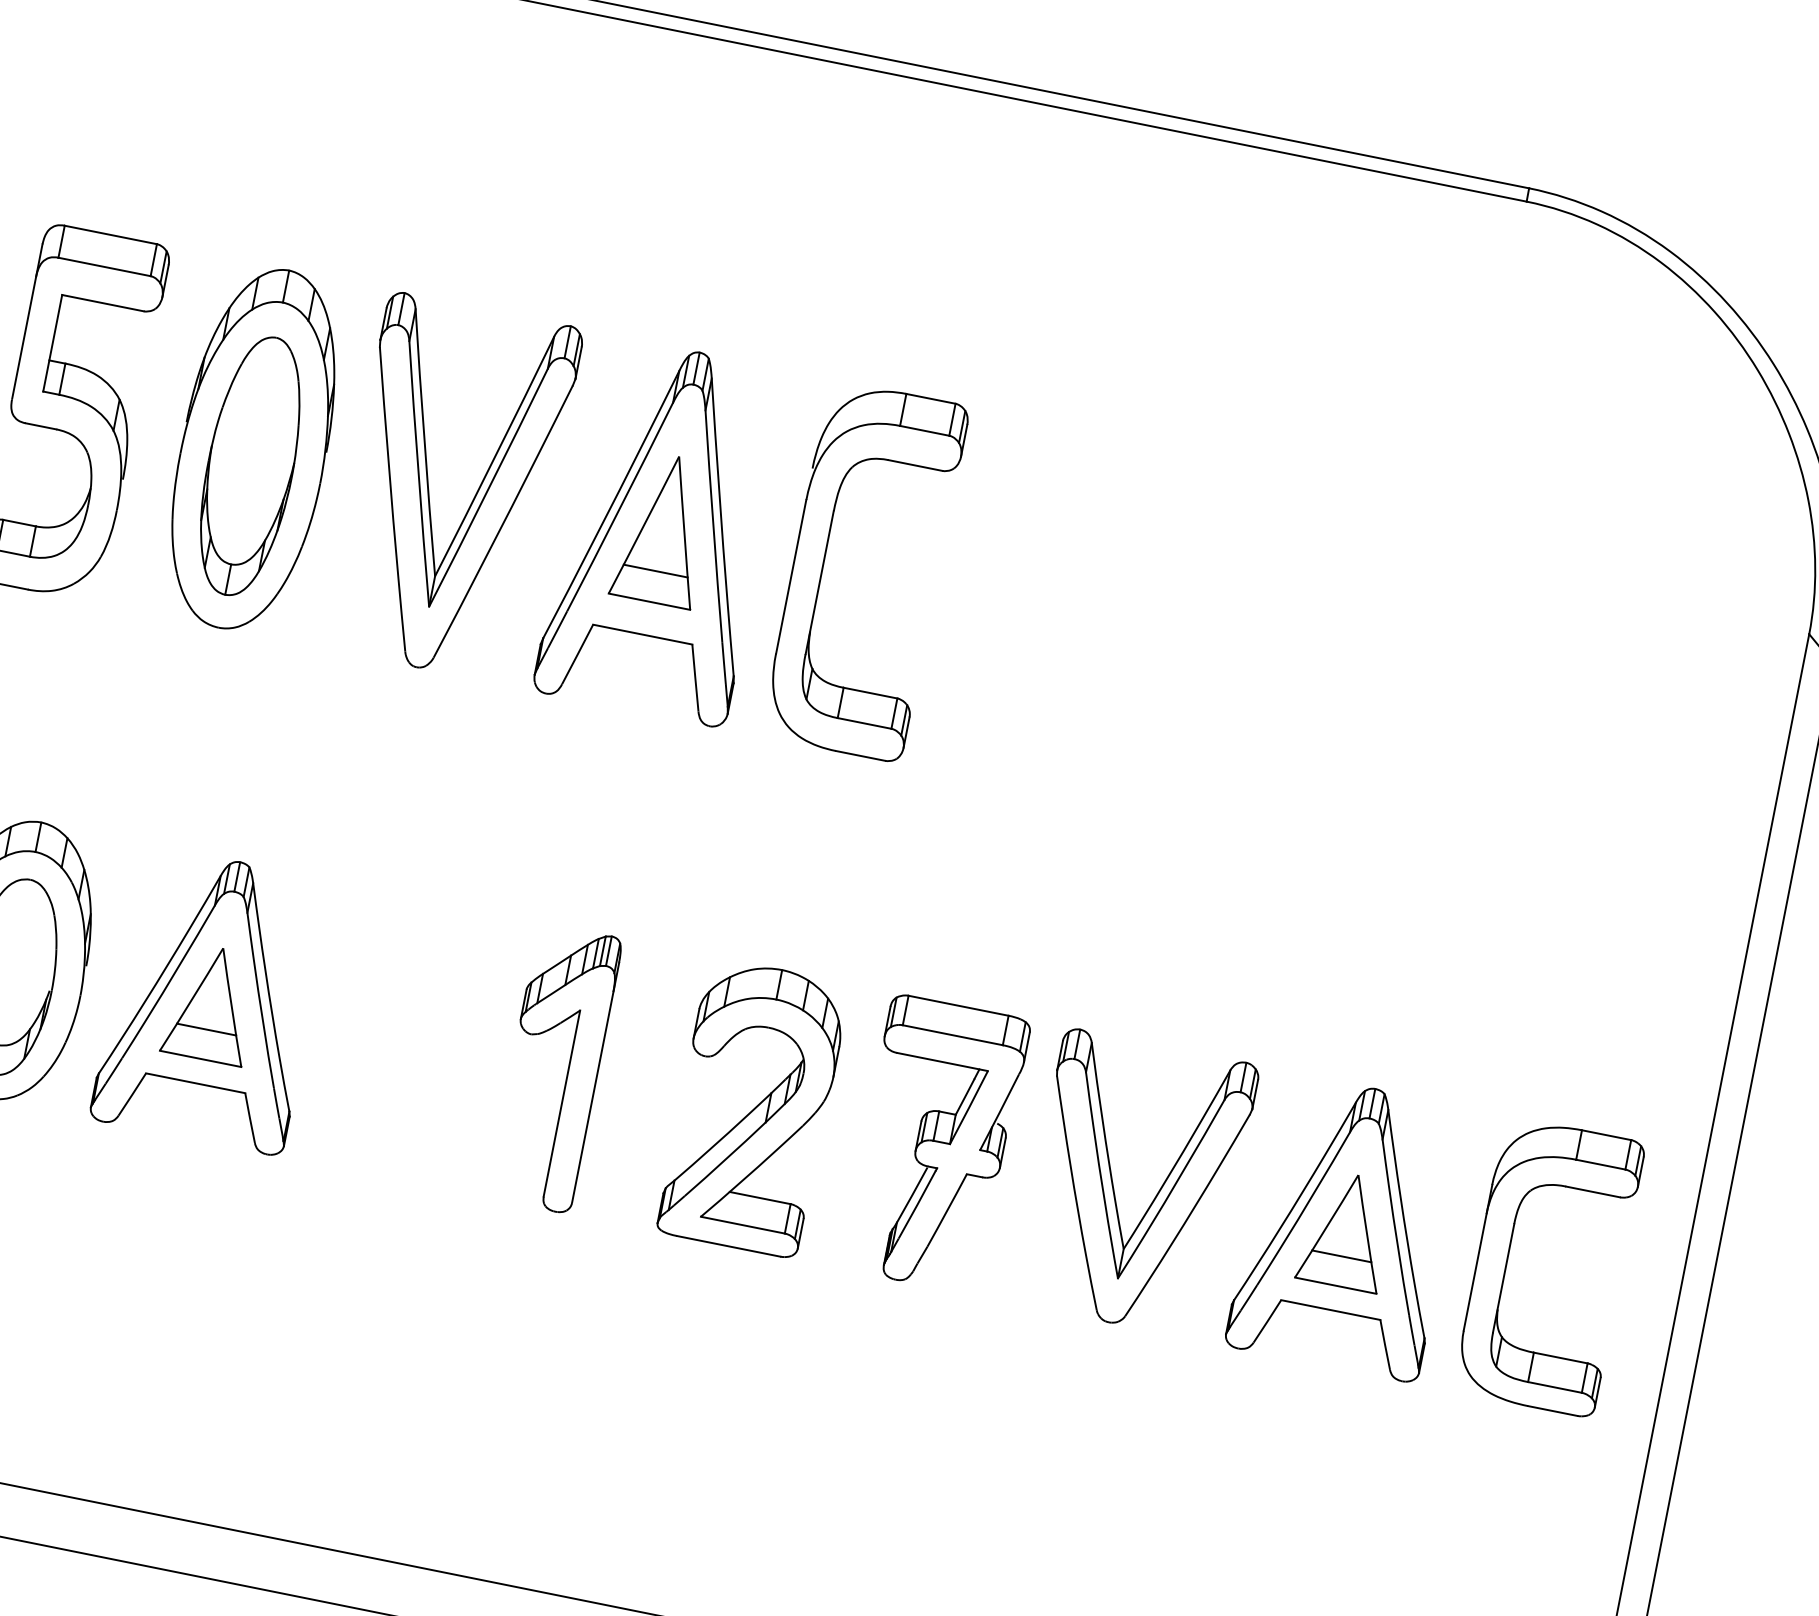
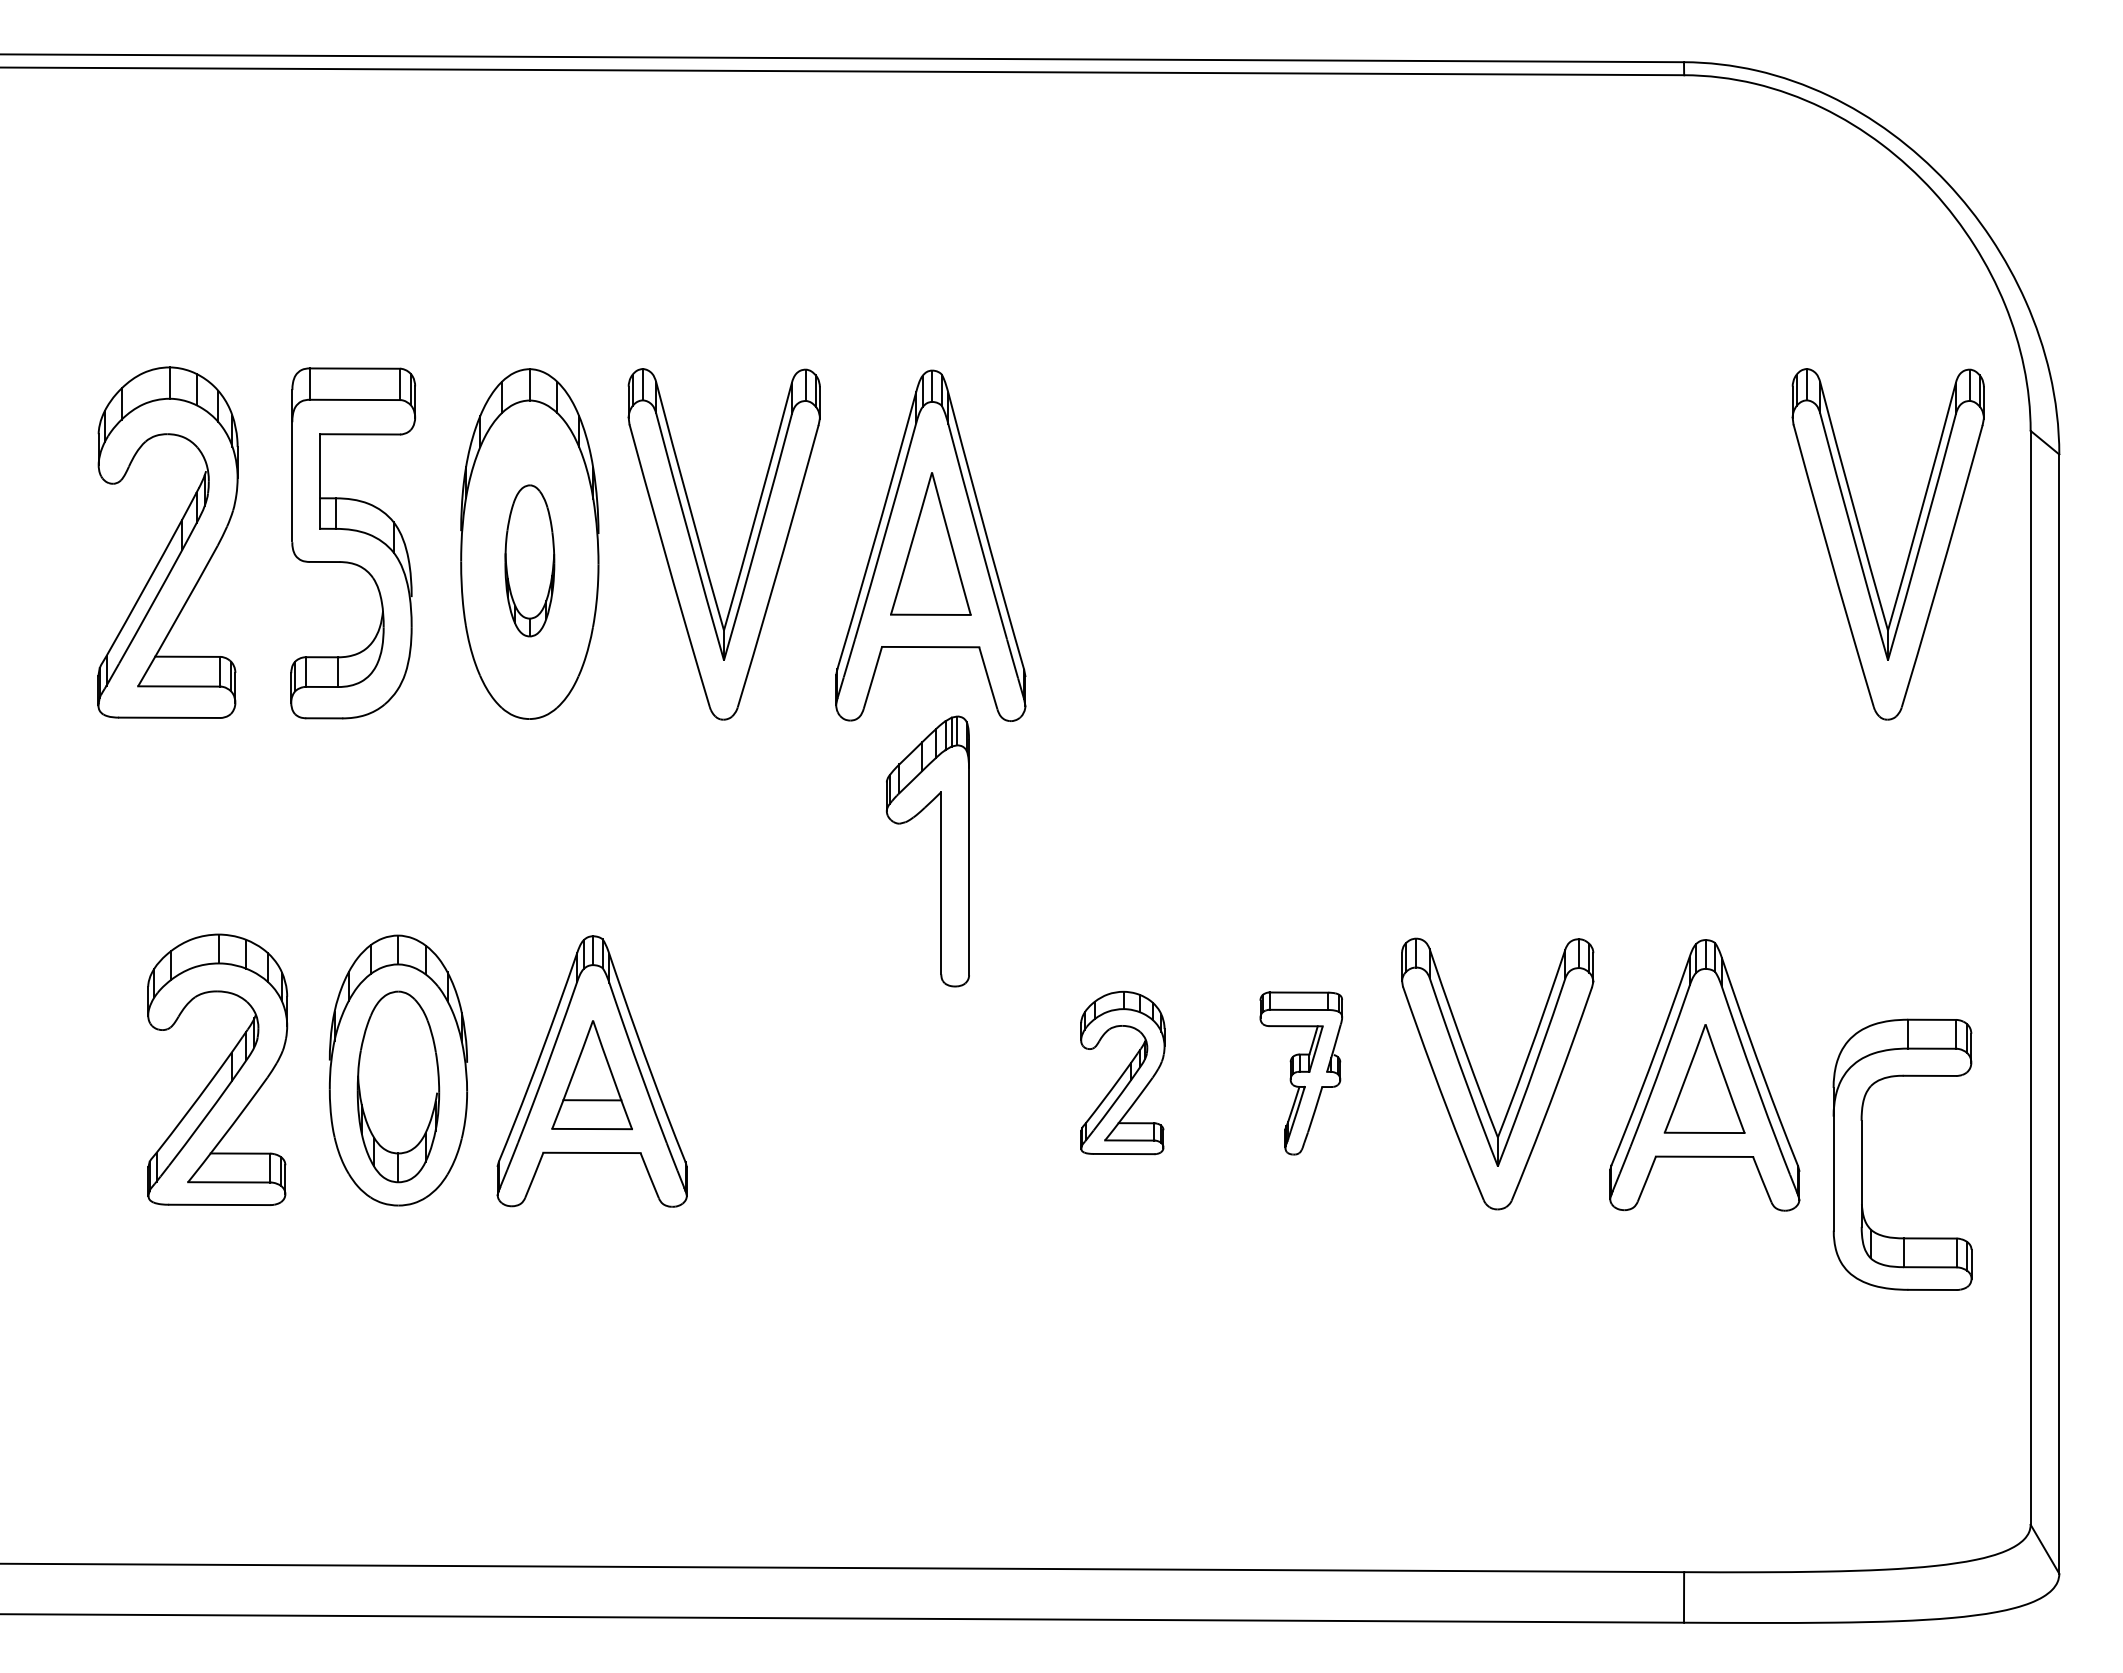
part: (250, 465) -> (529, 560), size x0.6
part: (824, 563) -> (1088, 546), removed
line: (655, 570) -> (930, 584), removed
part: (1617, 722) -> (1866, 549), added
part: (567, 1070) -> (940, 851), moved
part: (753, 1107) -> (1122, 1072), size x0.6
part: (936, 1144) -> (1301, 1073), size x0.6
line: (1341, 1256) -> (1704, 1104), removed
part: (1508, 1258) -> (1862, 1154), moved

